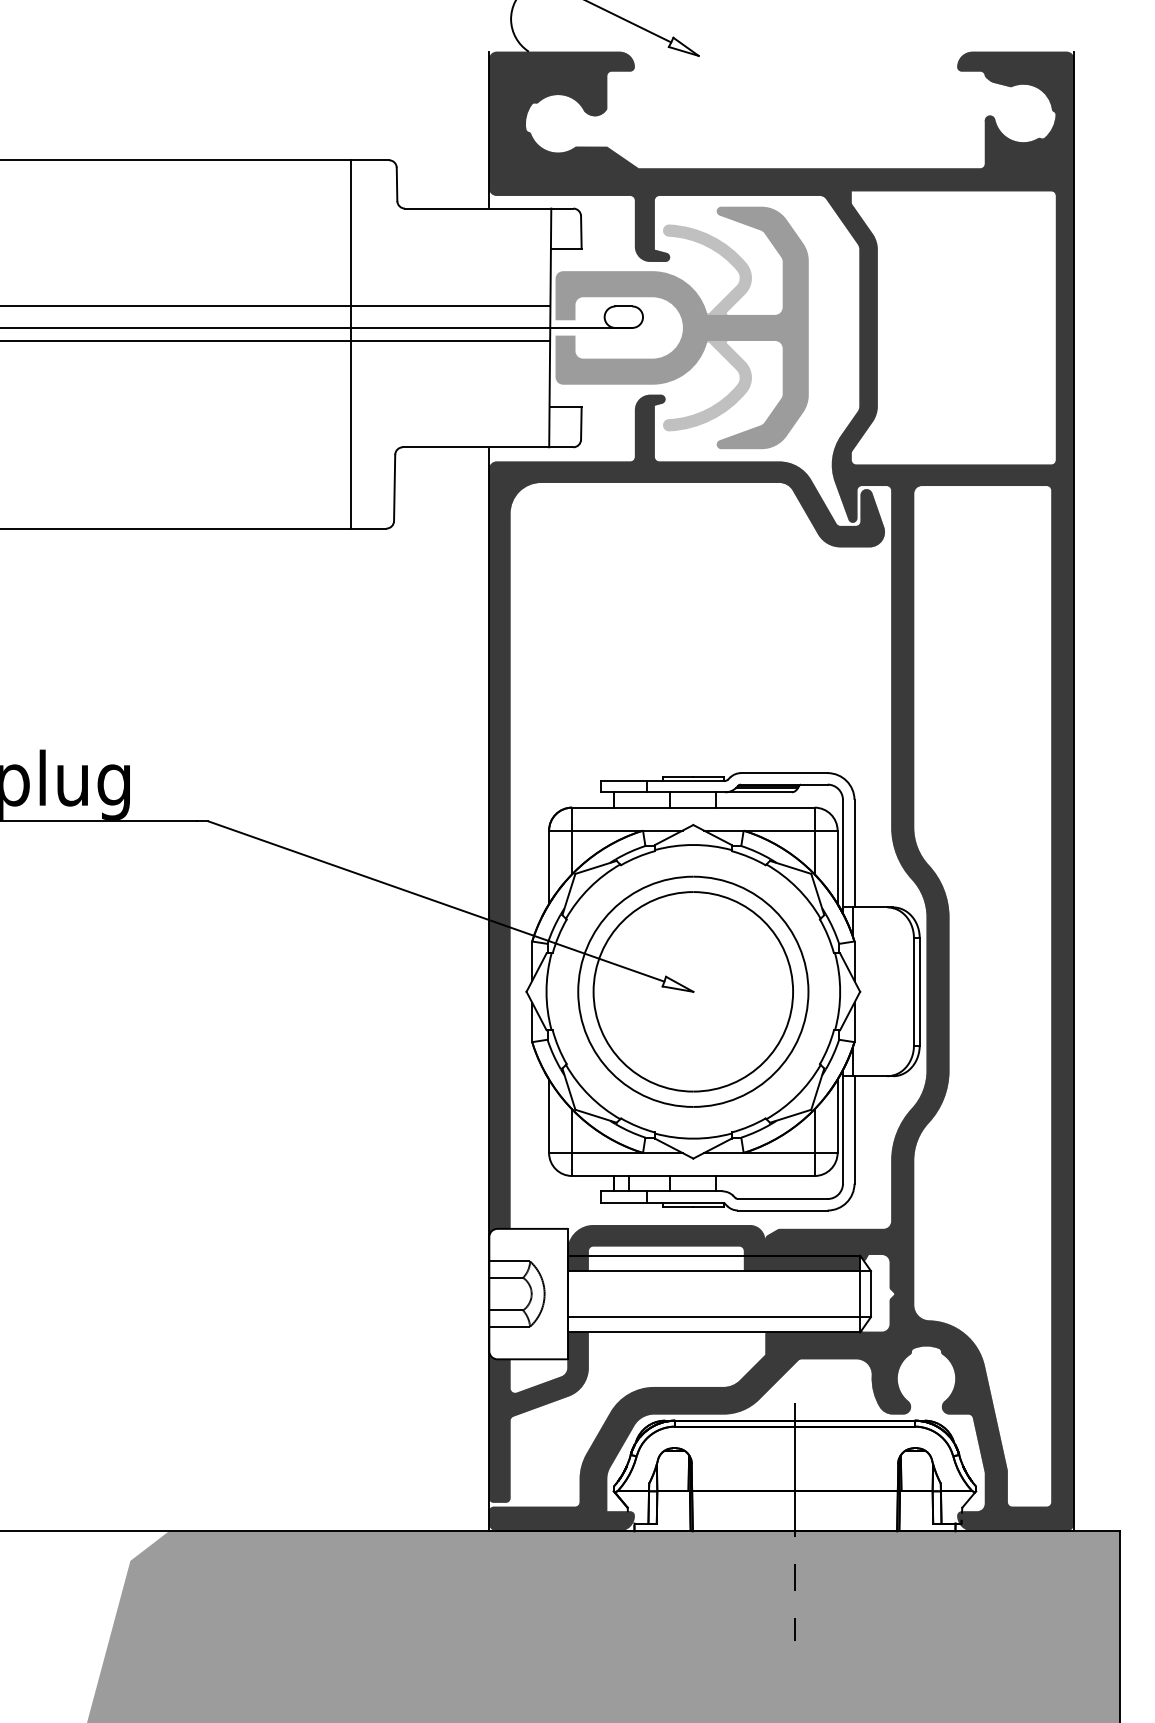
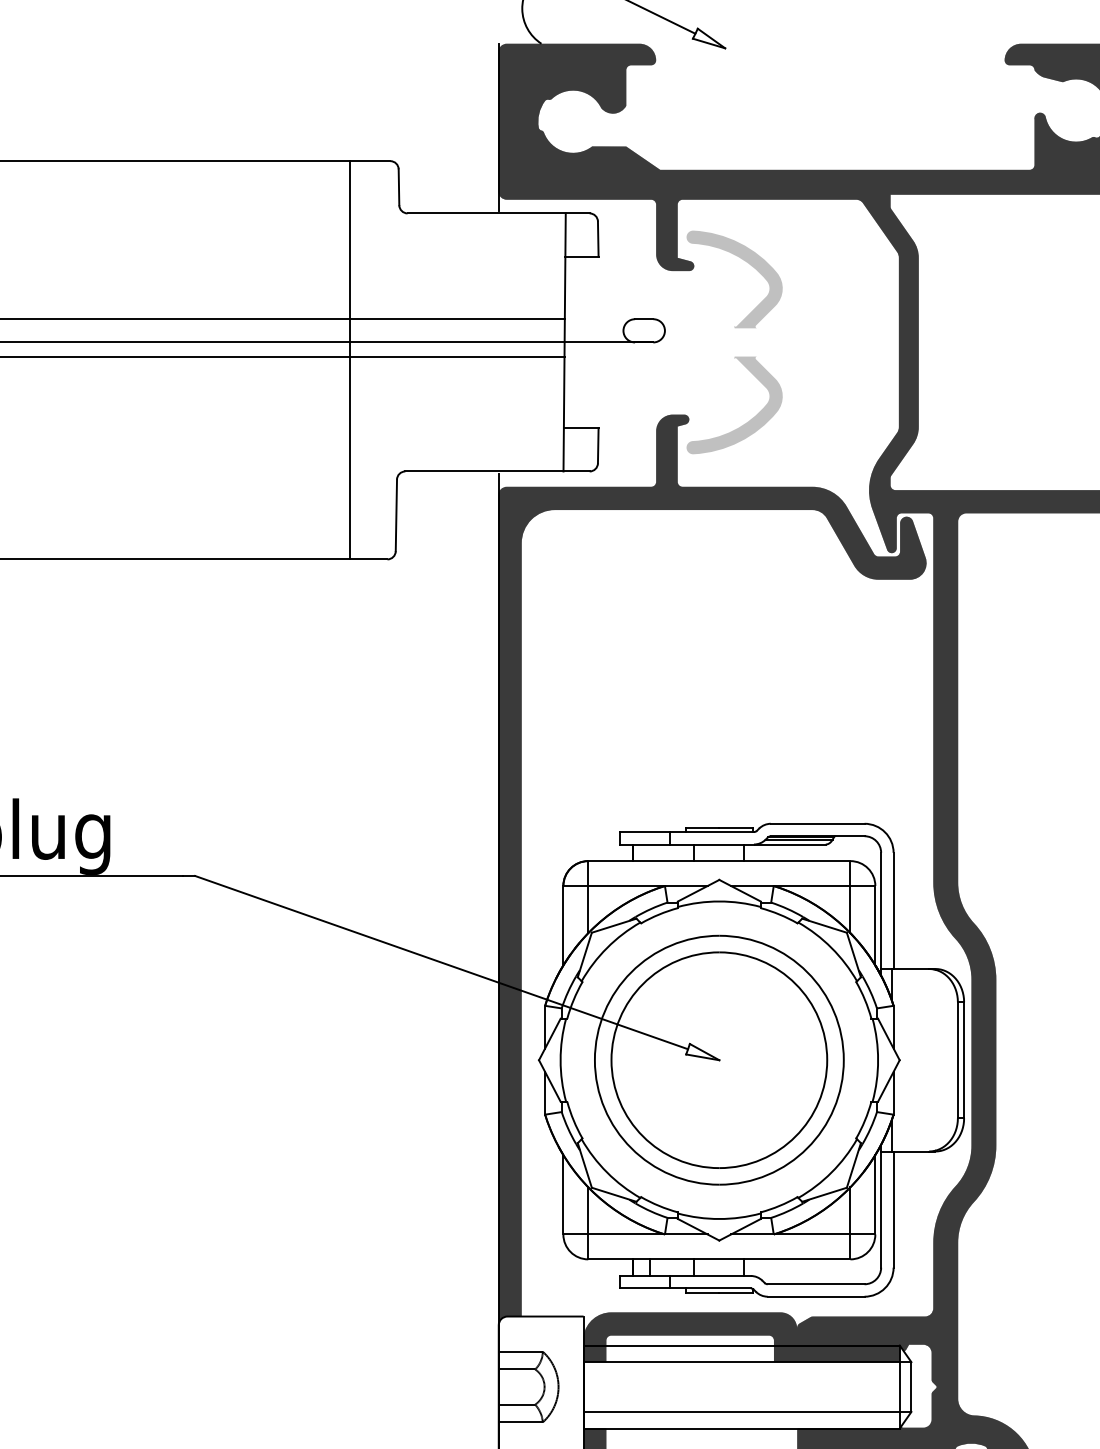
fill: (681, 327) -> (706, 341), removed

